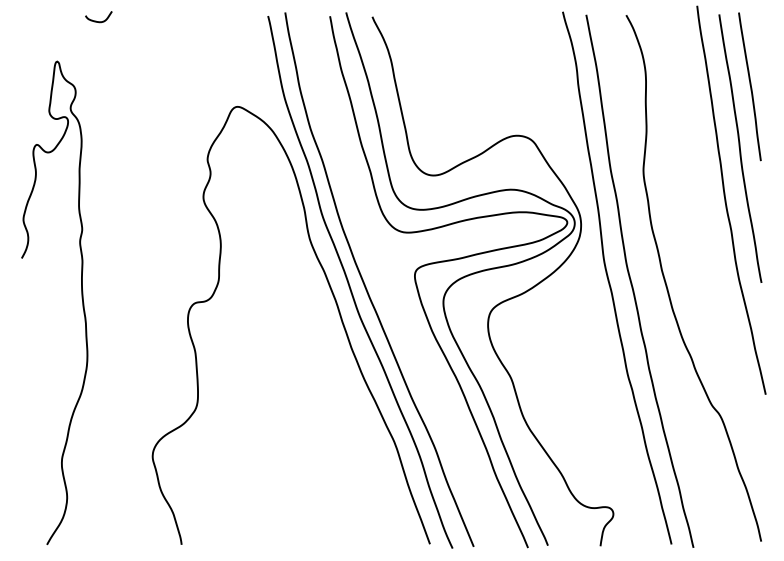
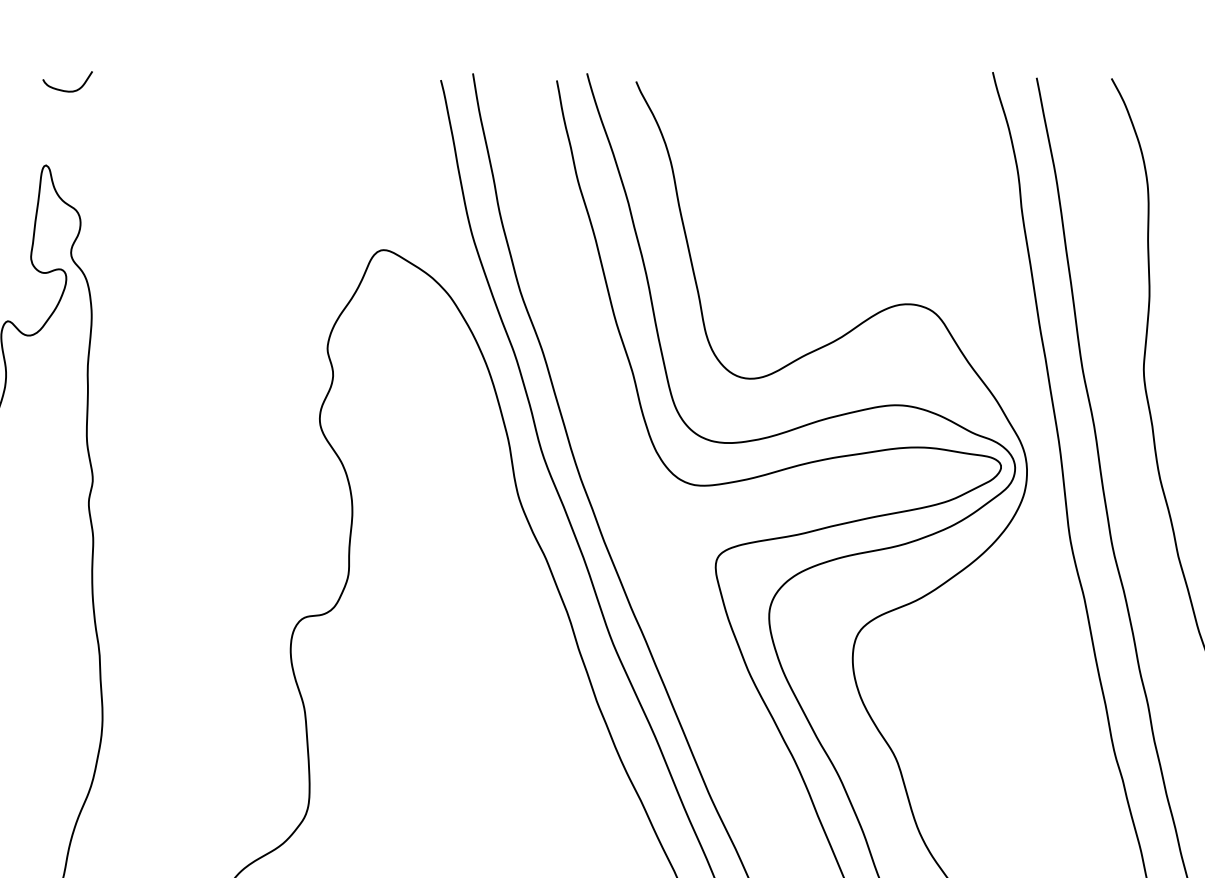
curve: (96, 20) -> (63, 88), moved

